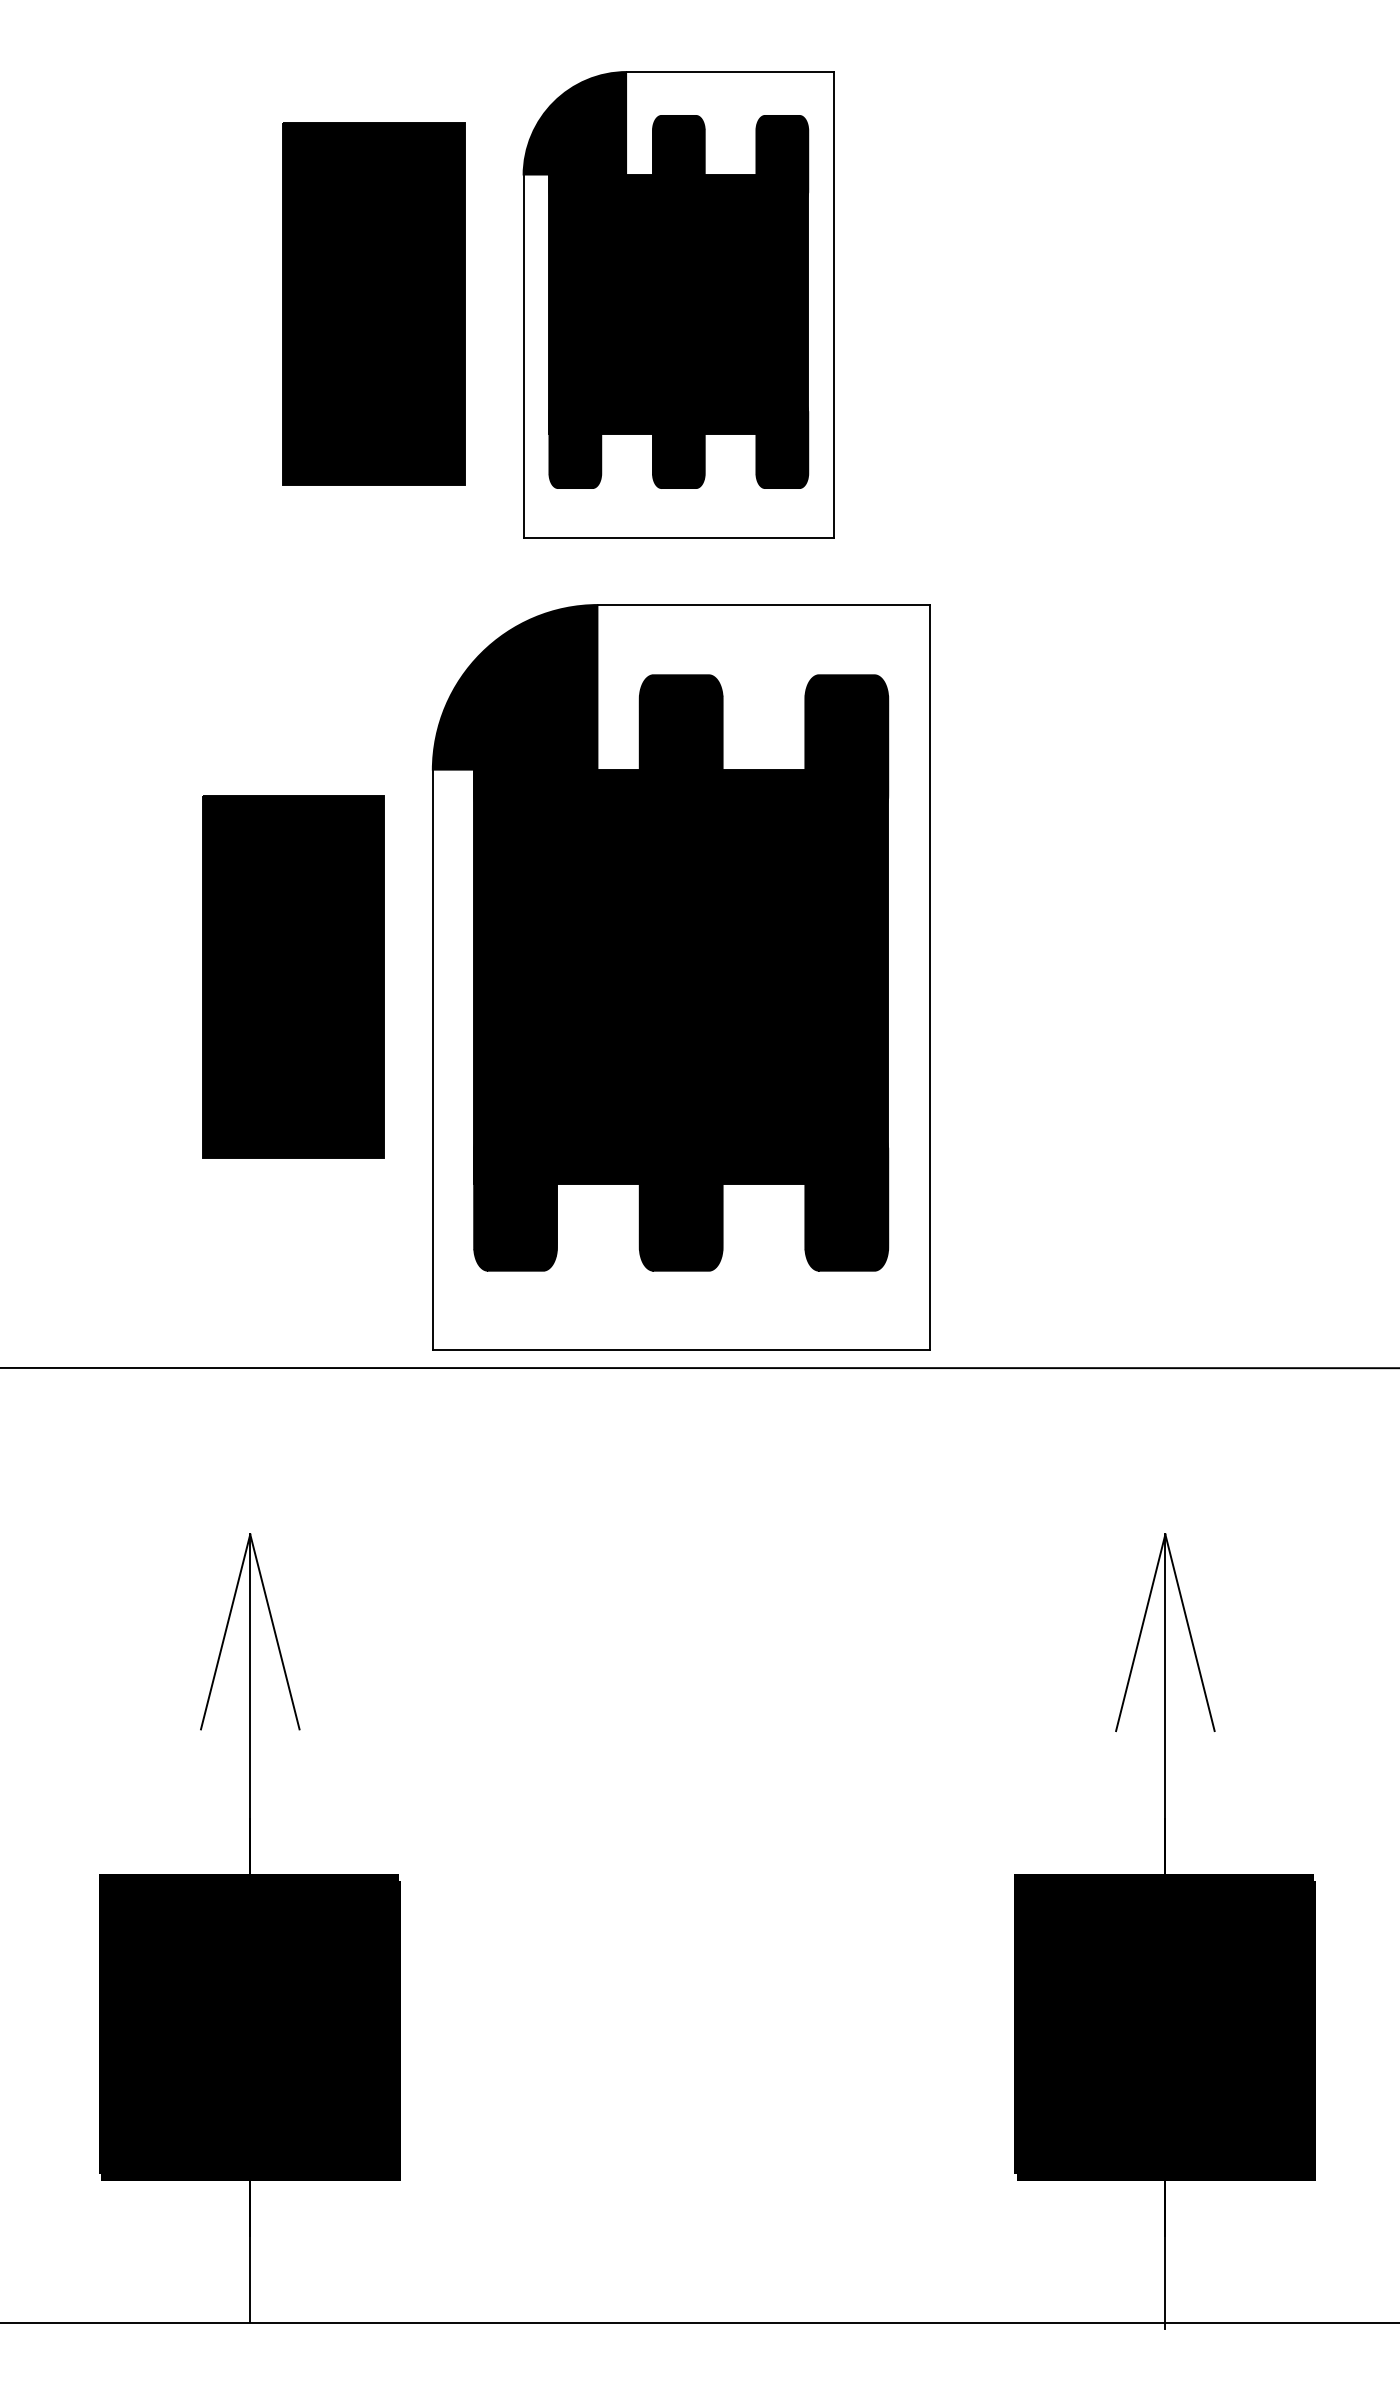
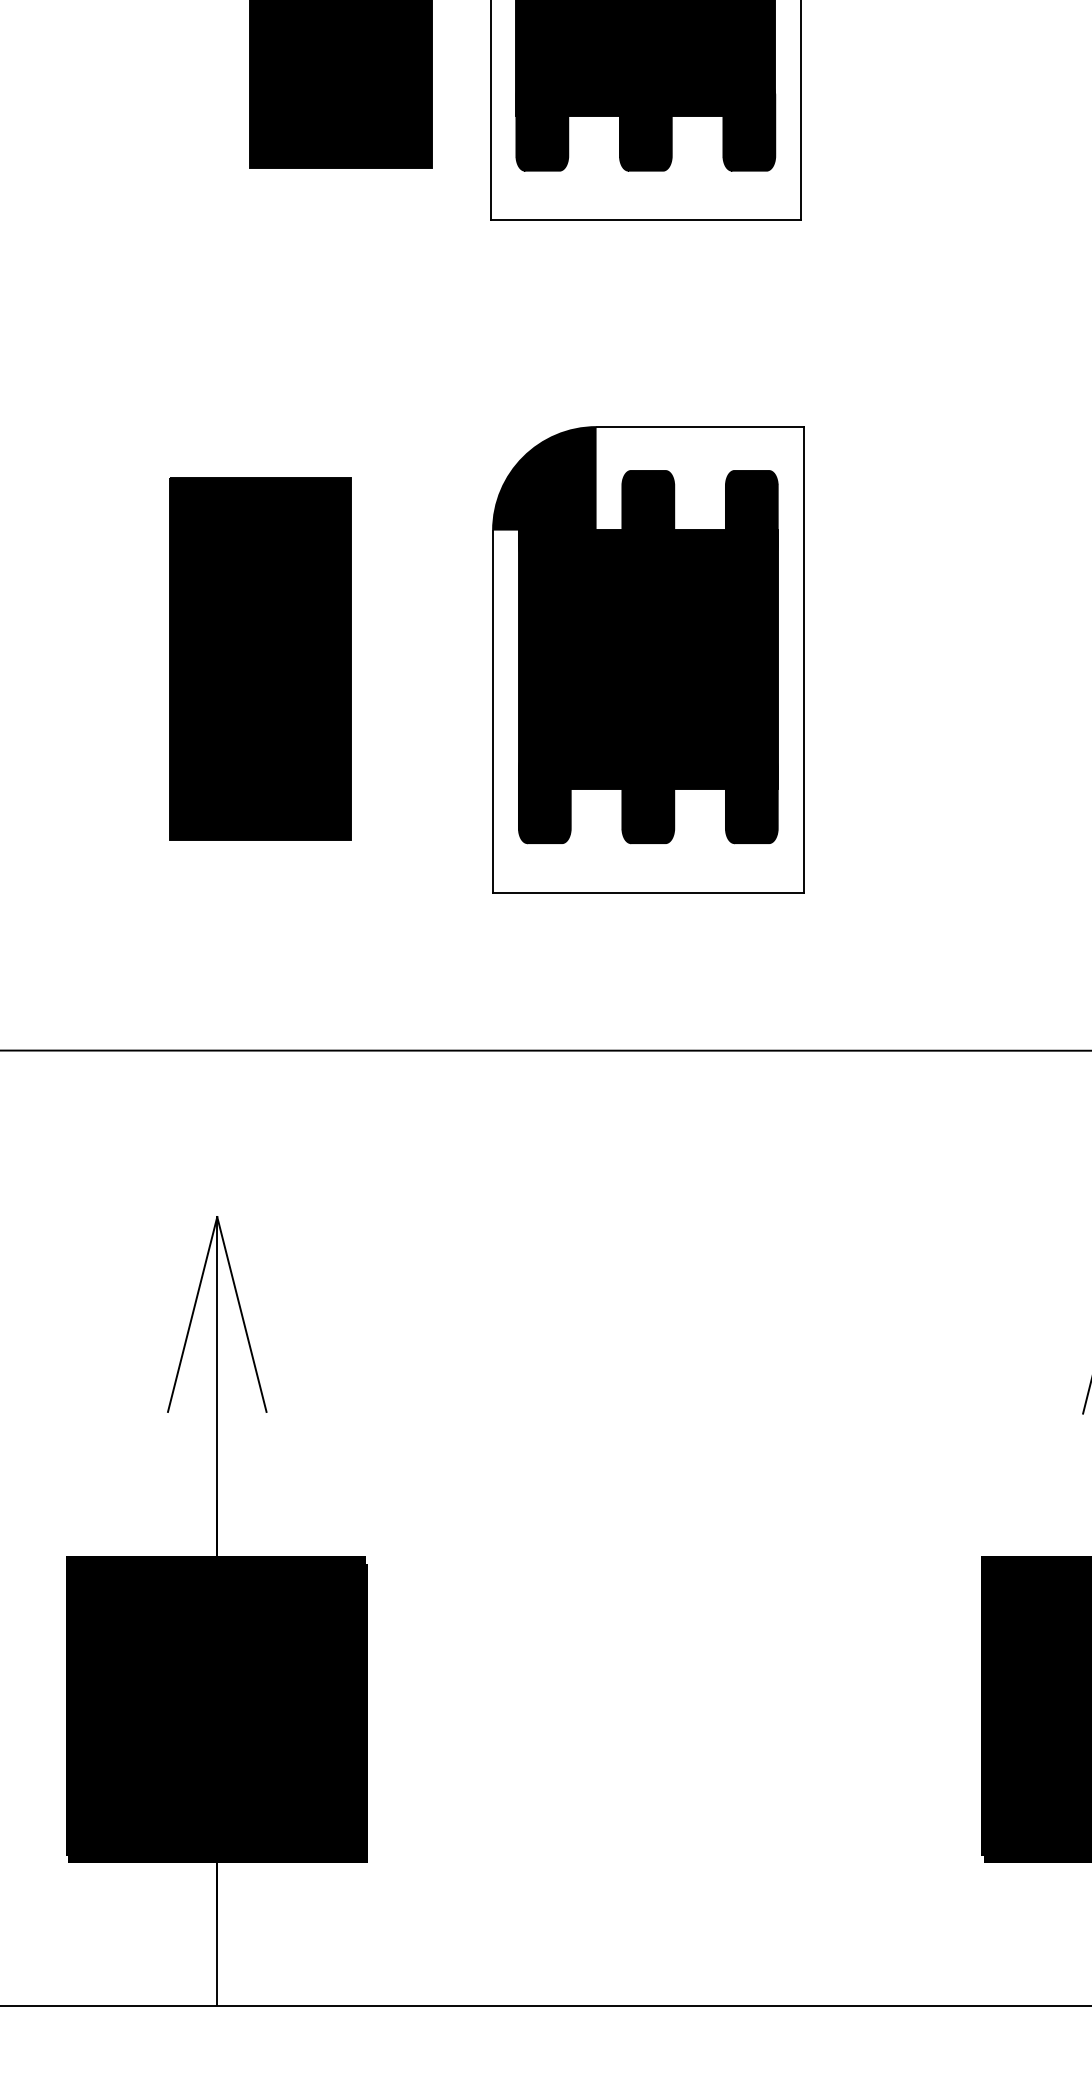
part: (681, 976) -> (648, 659), size x0.62

